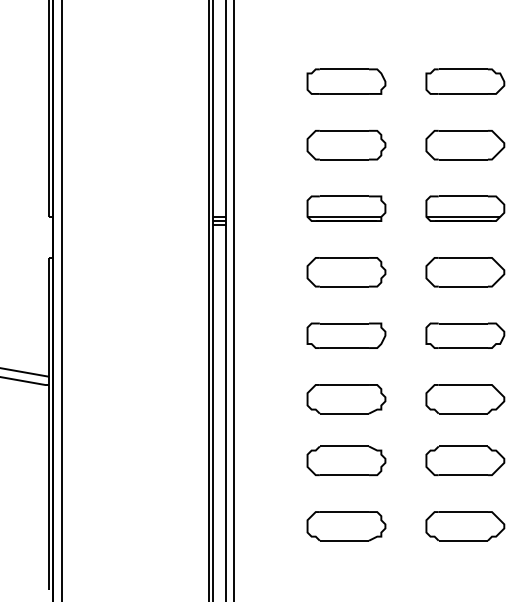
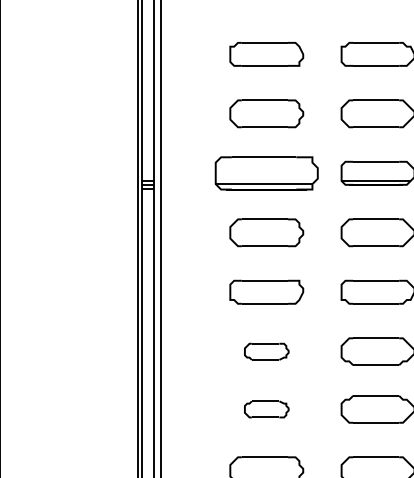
part: (346, 208) -> (266, 173), size x1.4
part: (346, 399) -> (266, 351), size x0.6
part: (346, 460) -> (266, 409), size x0.6

